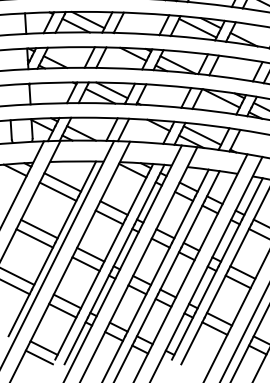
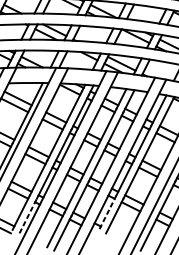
line: (183, 336) -> (107, 212), solid -> dashed
line: (76, 340) -> (28, 215), solid -> dashed

